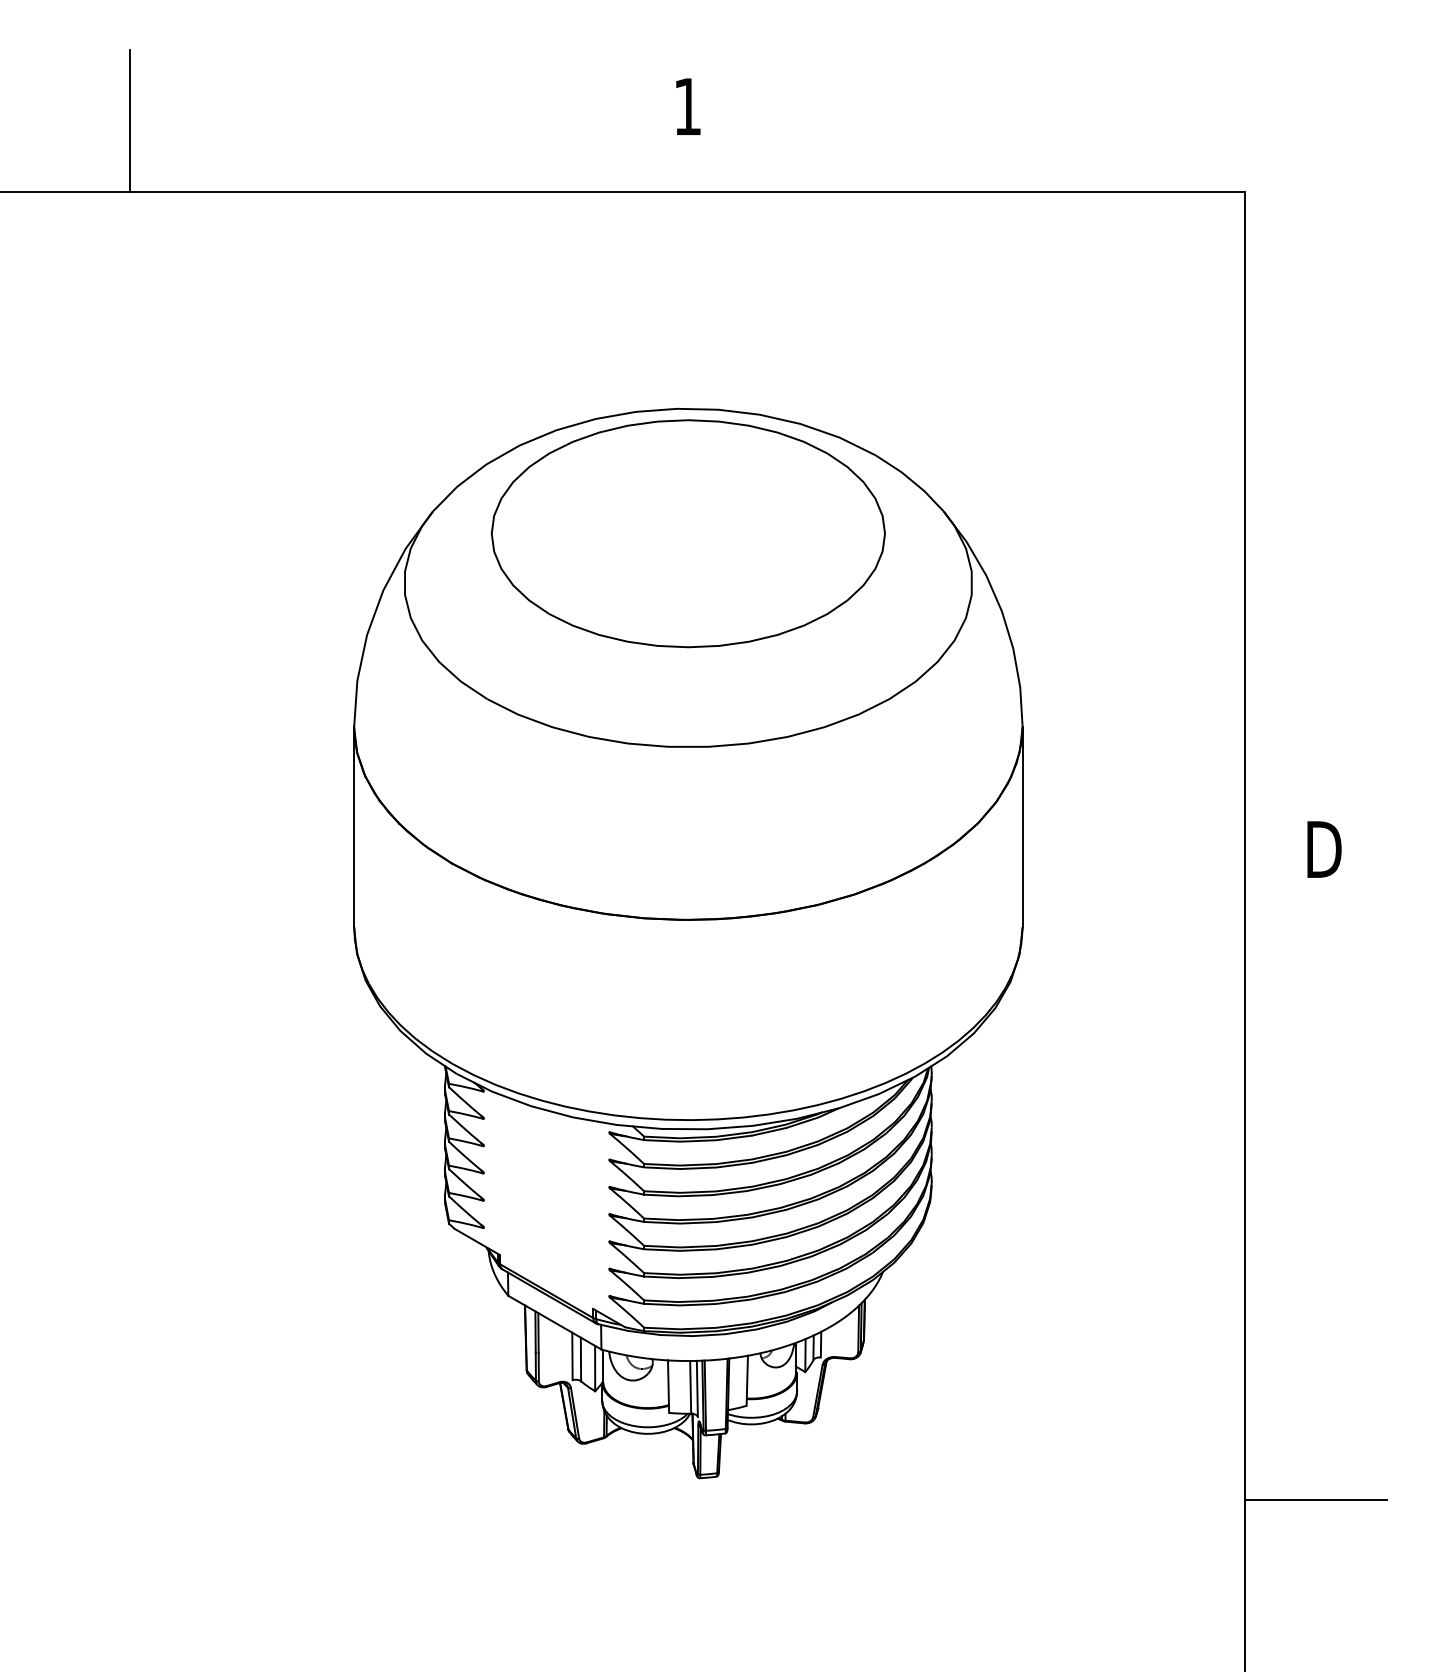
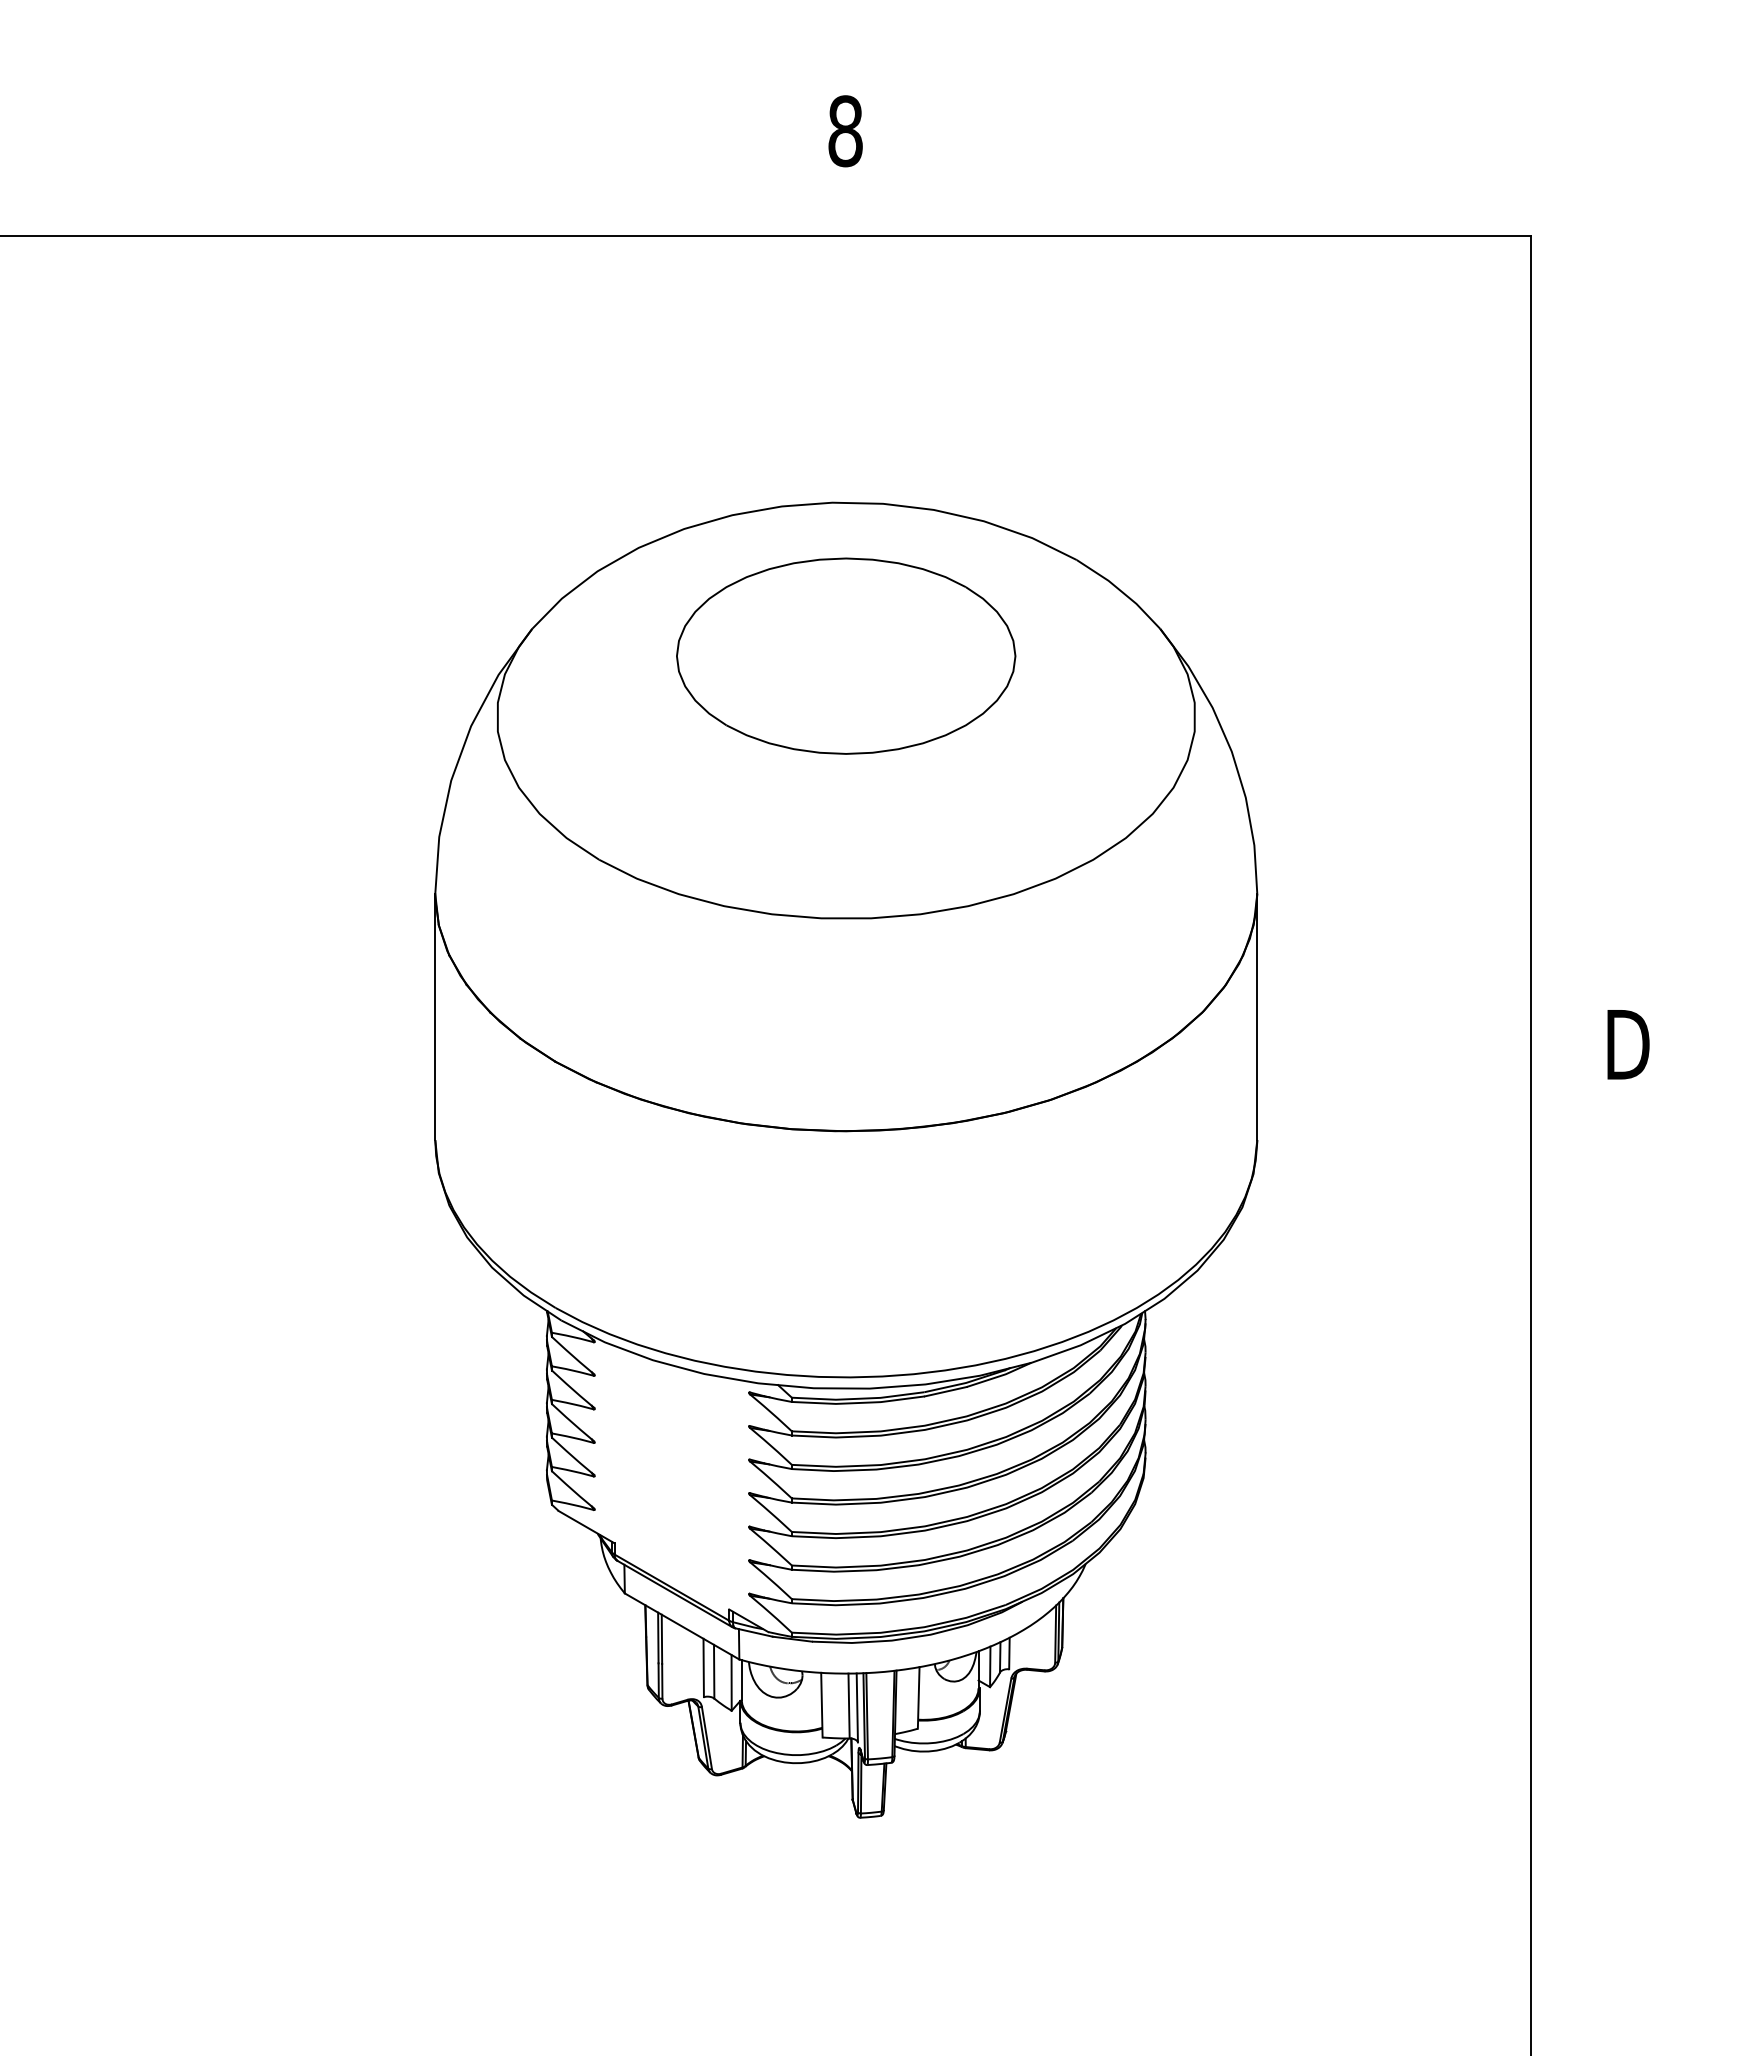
text: (687, 106) -> (845, 131), 1 -> 8
line: (130, 120) -> (160, 148), removed
part: (687, 533) -> (845, 655), size x0.7
line: (1316, 1500) -> (1618, 1845), removed

